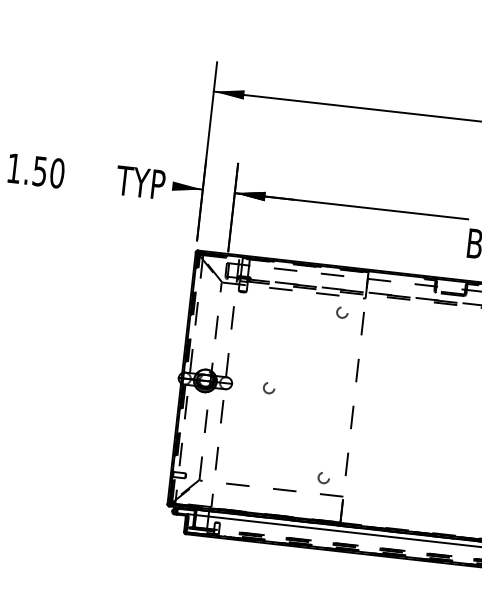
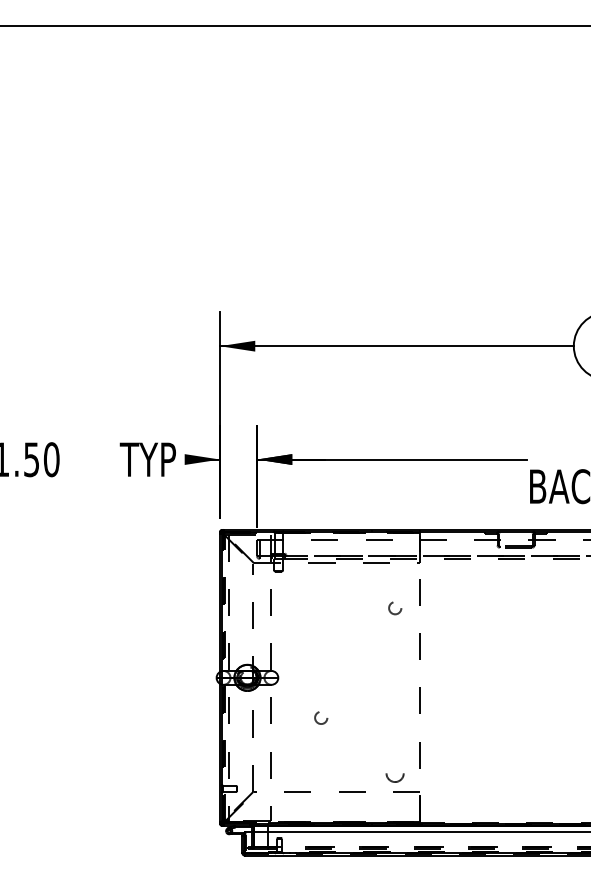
circle: (342, 312) -> (395, 608), moved
circle: (269, 387) -> (321, 717), moved
circle: (324, 477) -> (395, 773), size x1.4

